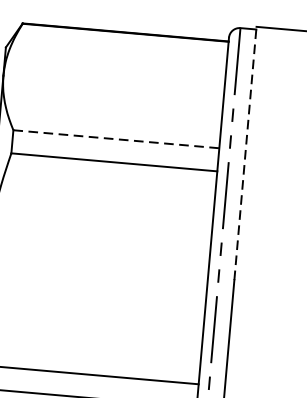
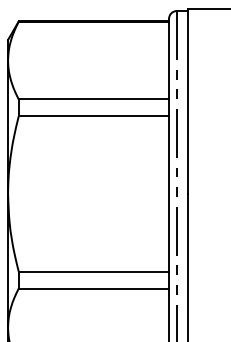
line: (117, 139) -> (94, 99), dashed -> solid
line: (245, 153) -> (188, 101), dashed -> solid

